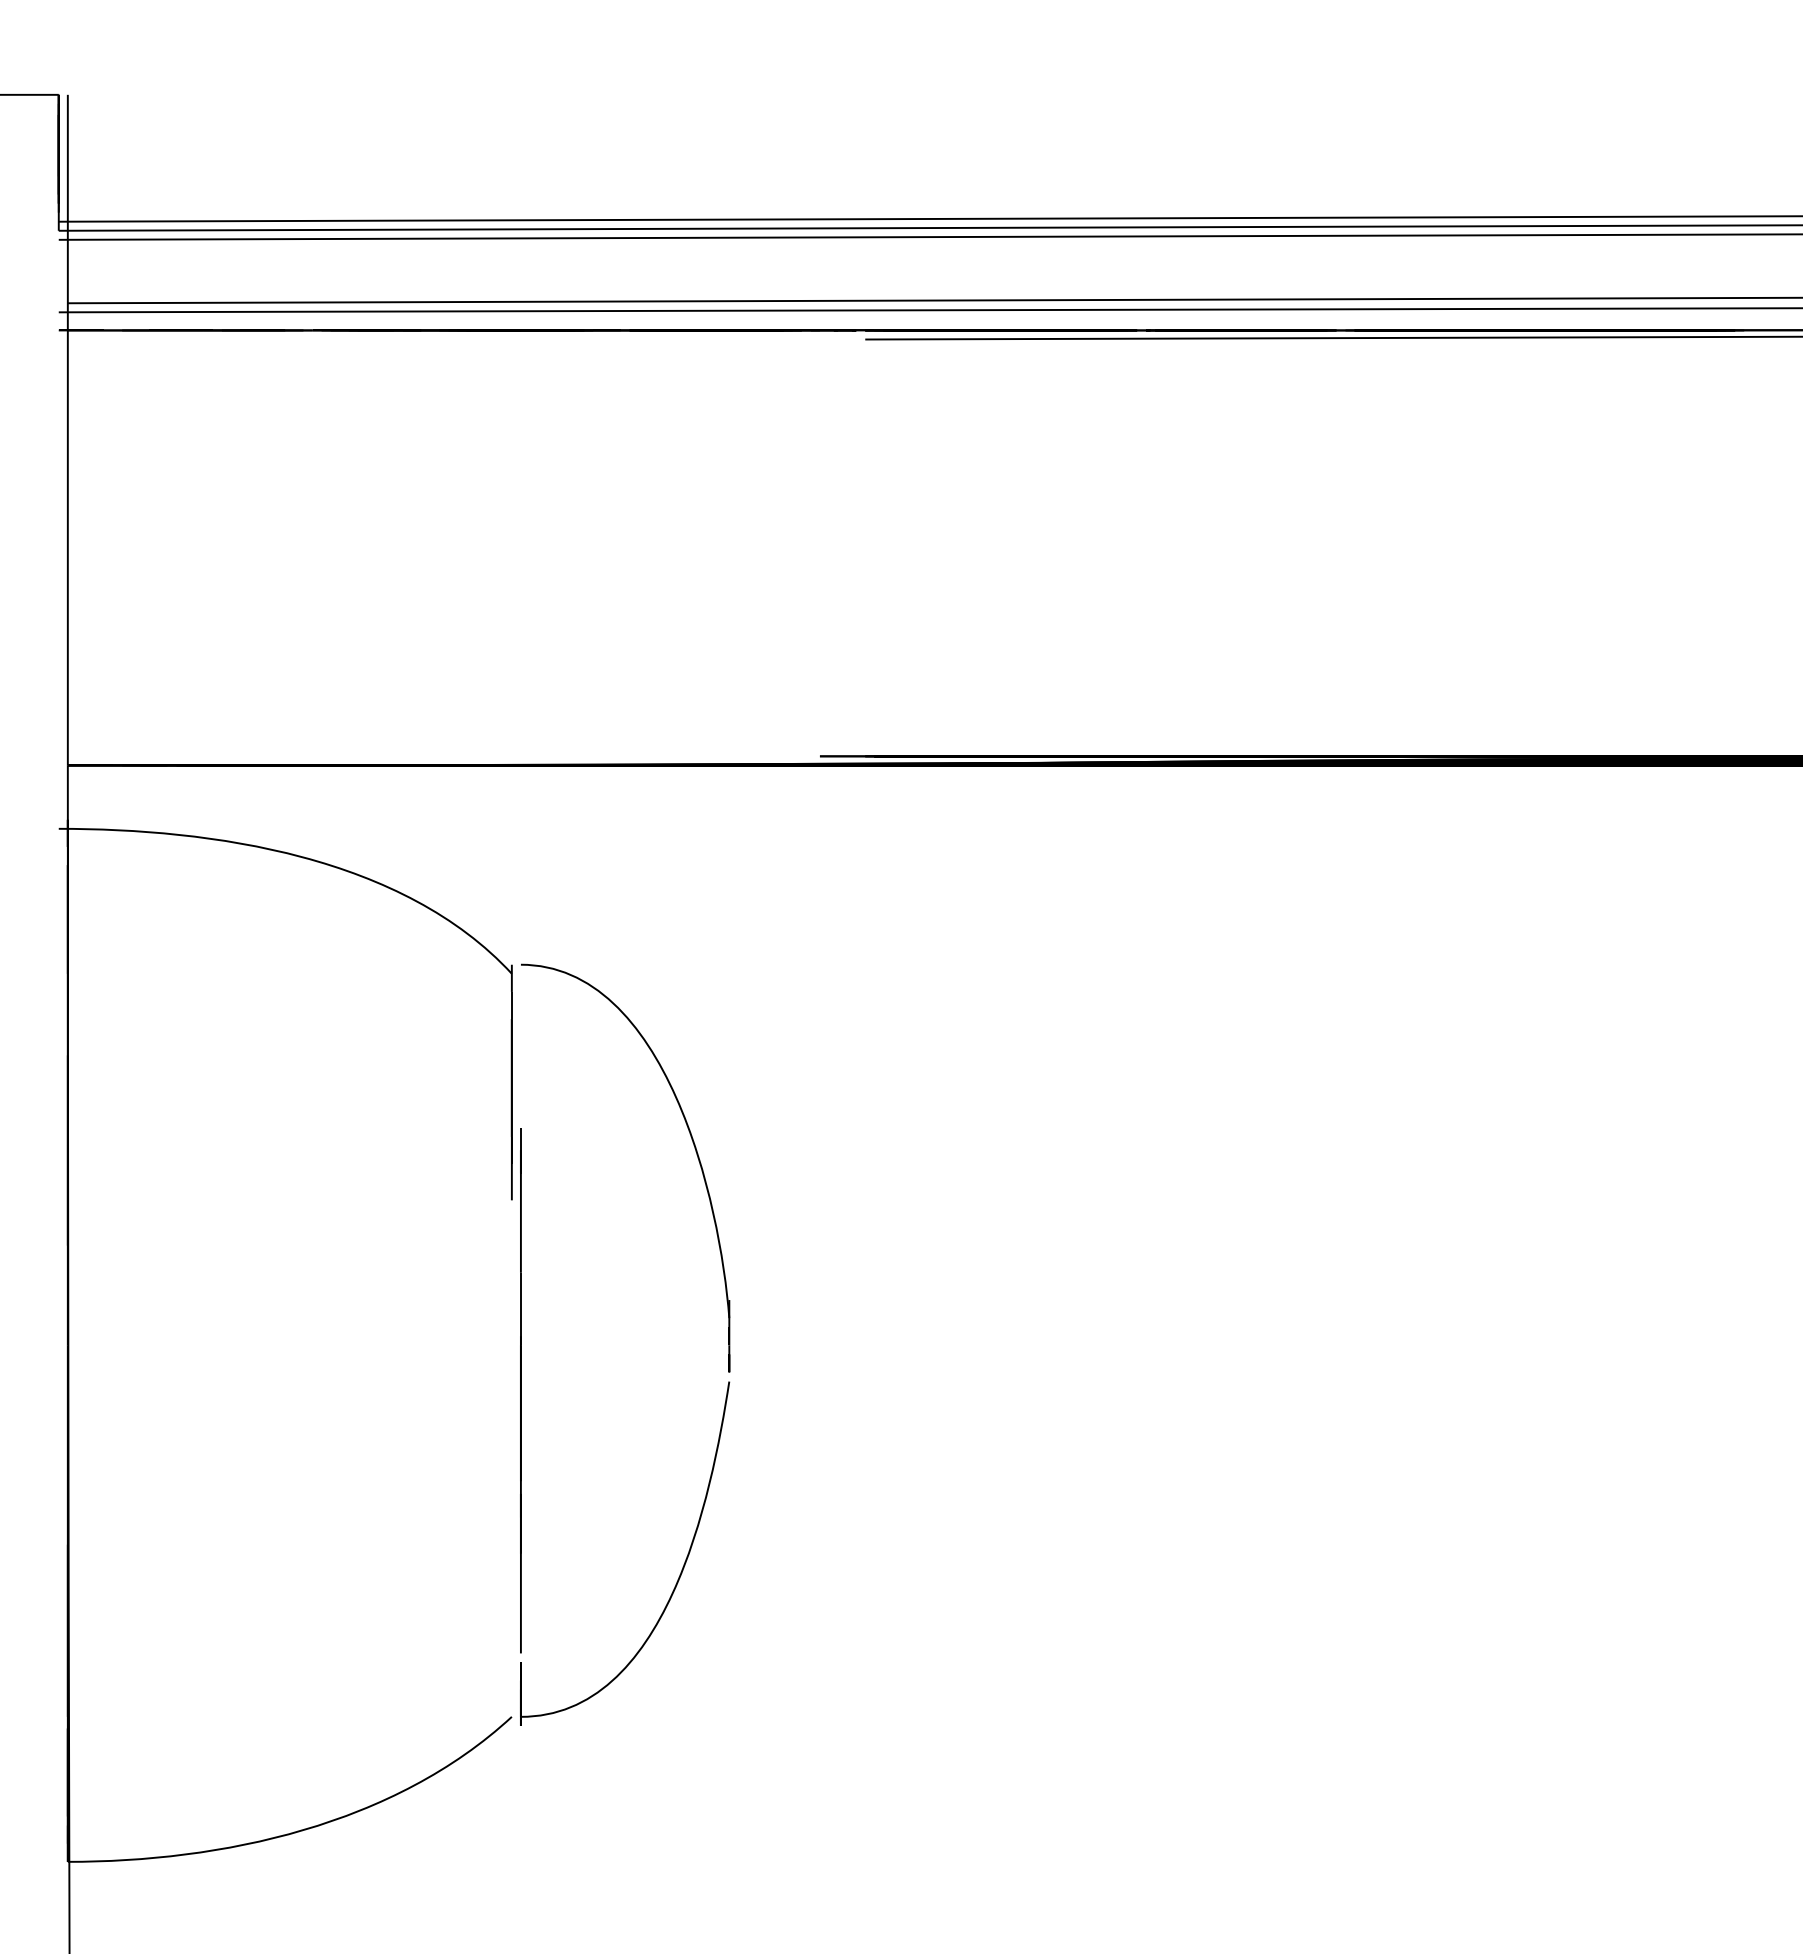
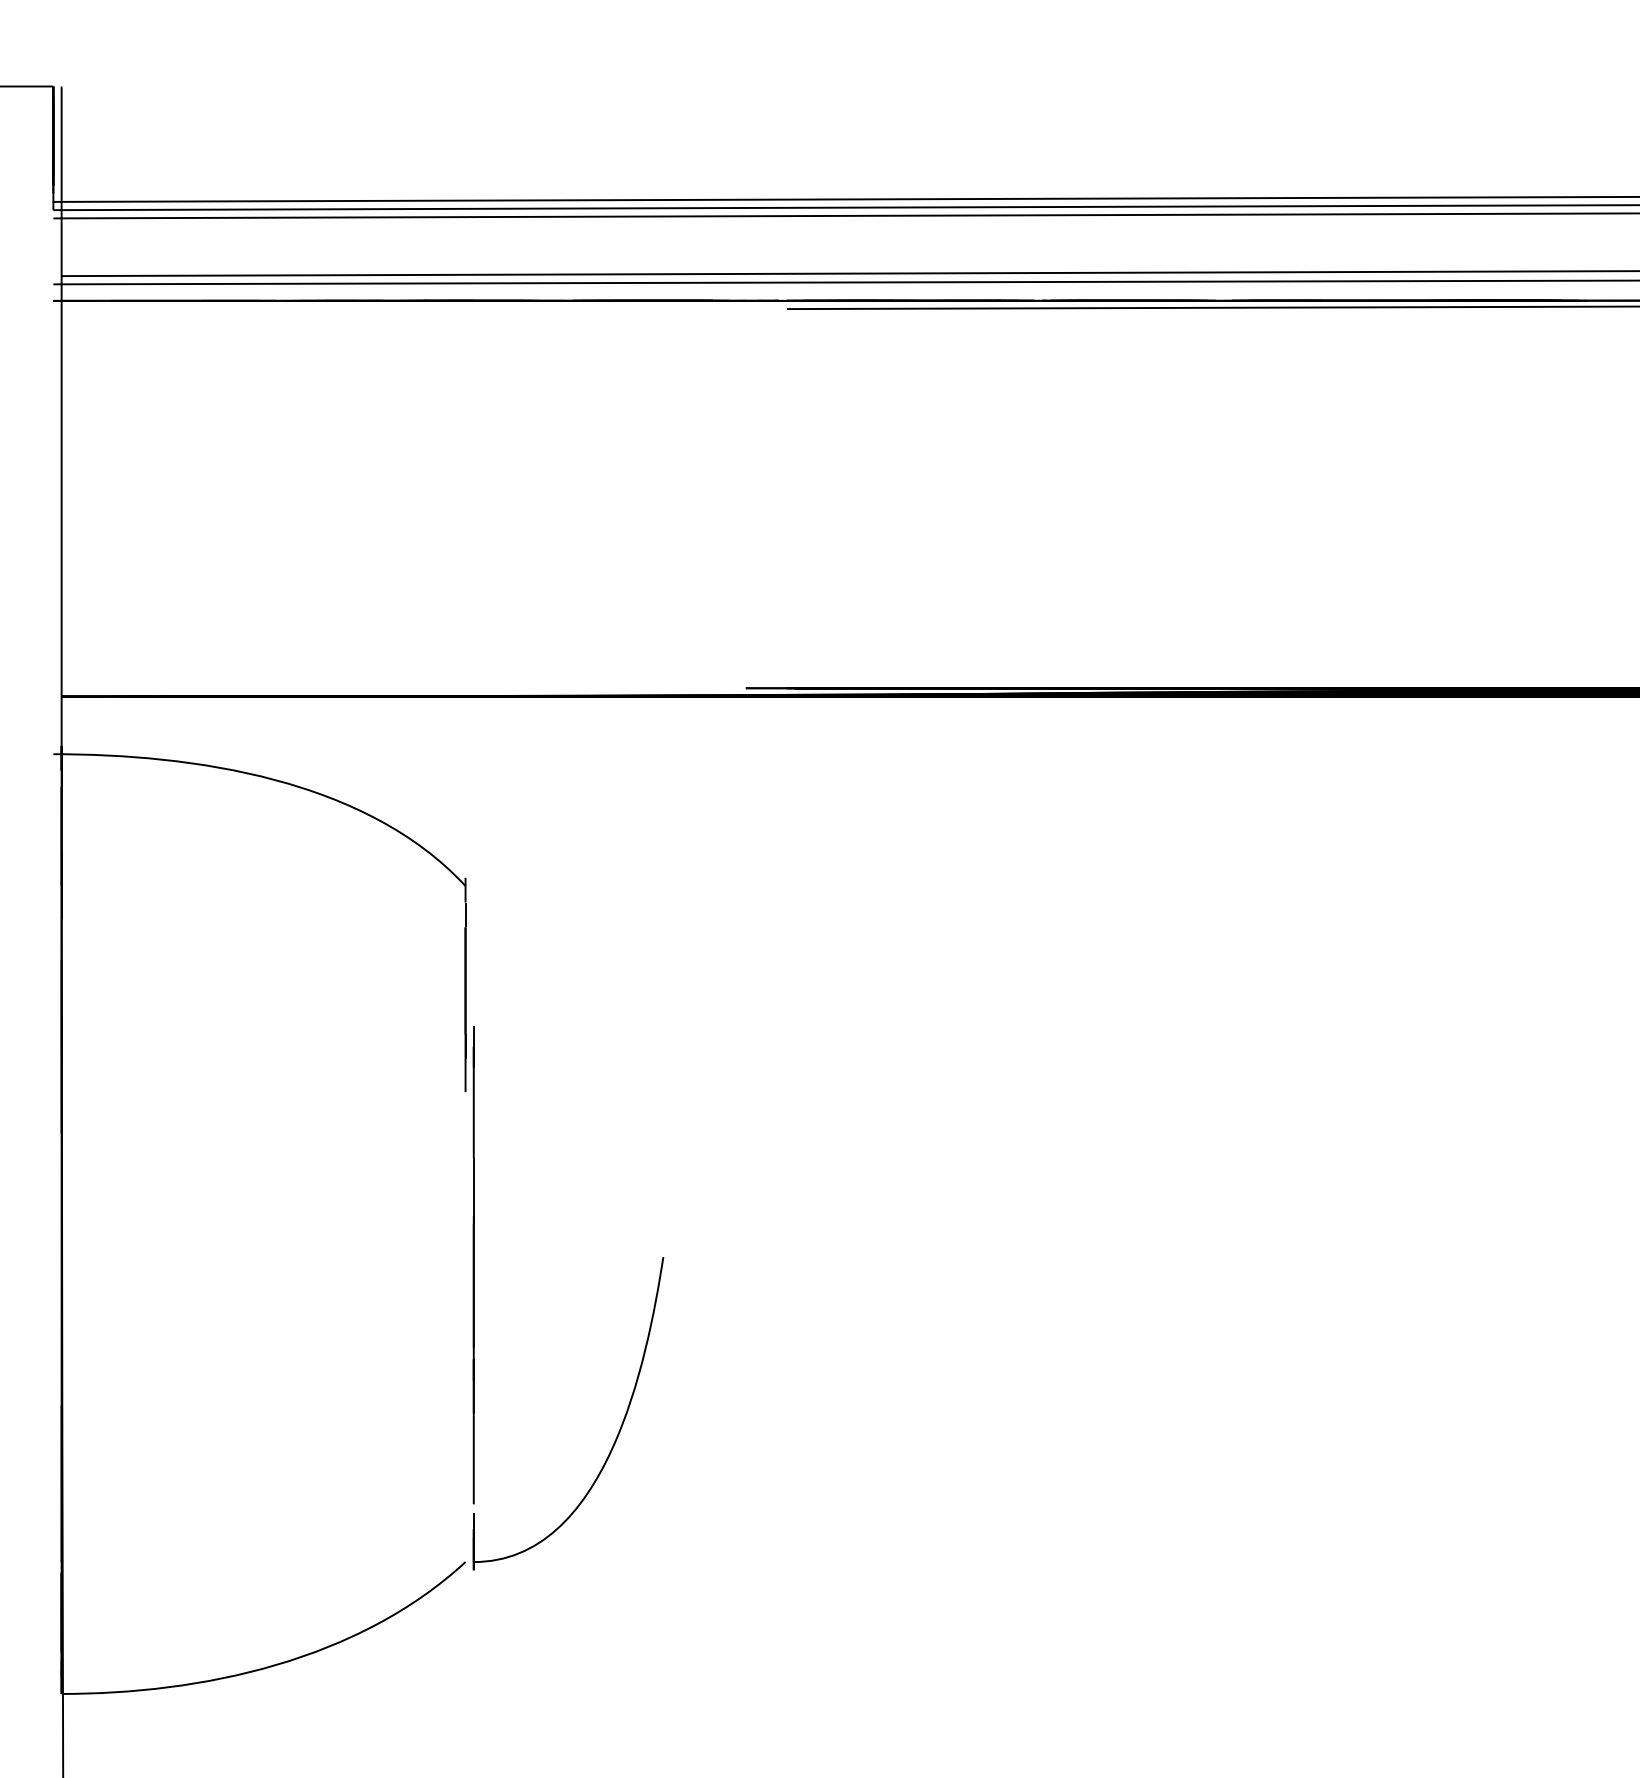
part: (693, 1145) -> (630, 1042), removed

